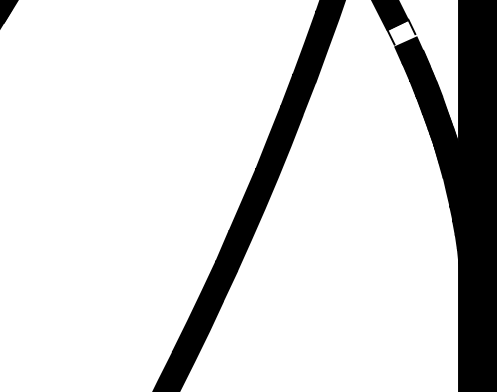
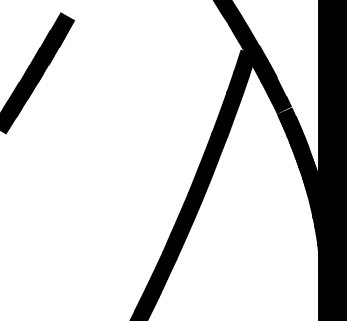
fill: (400, 32) -> (281, 105), added

